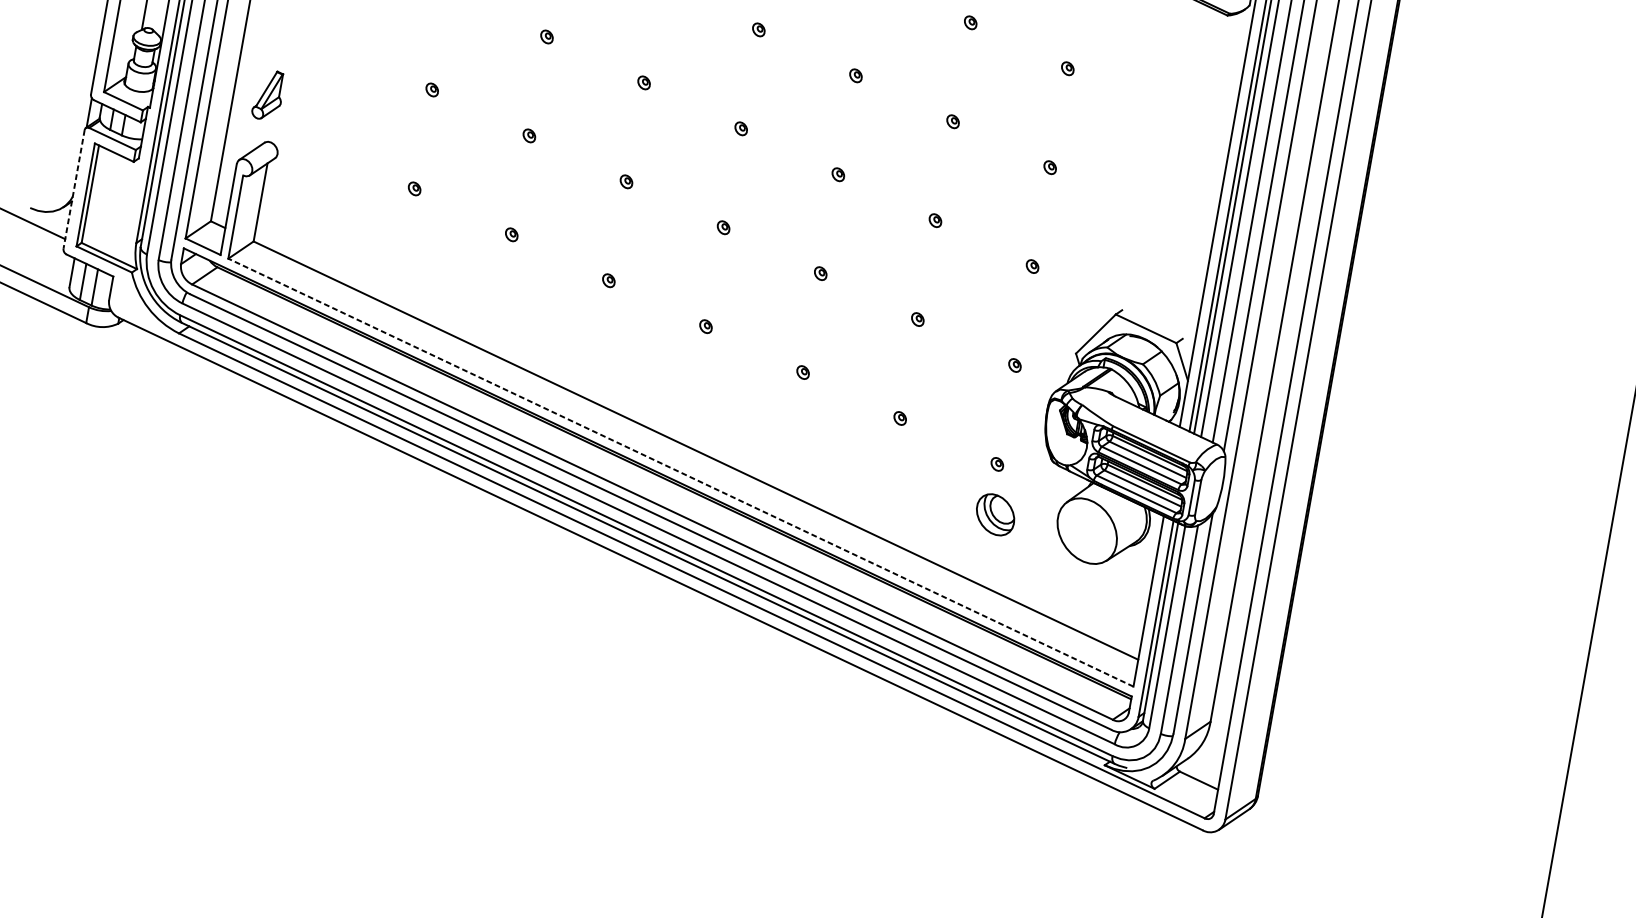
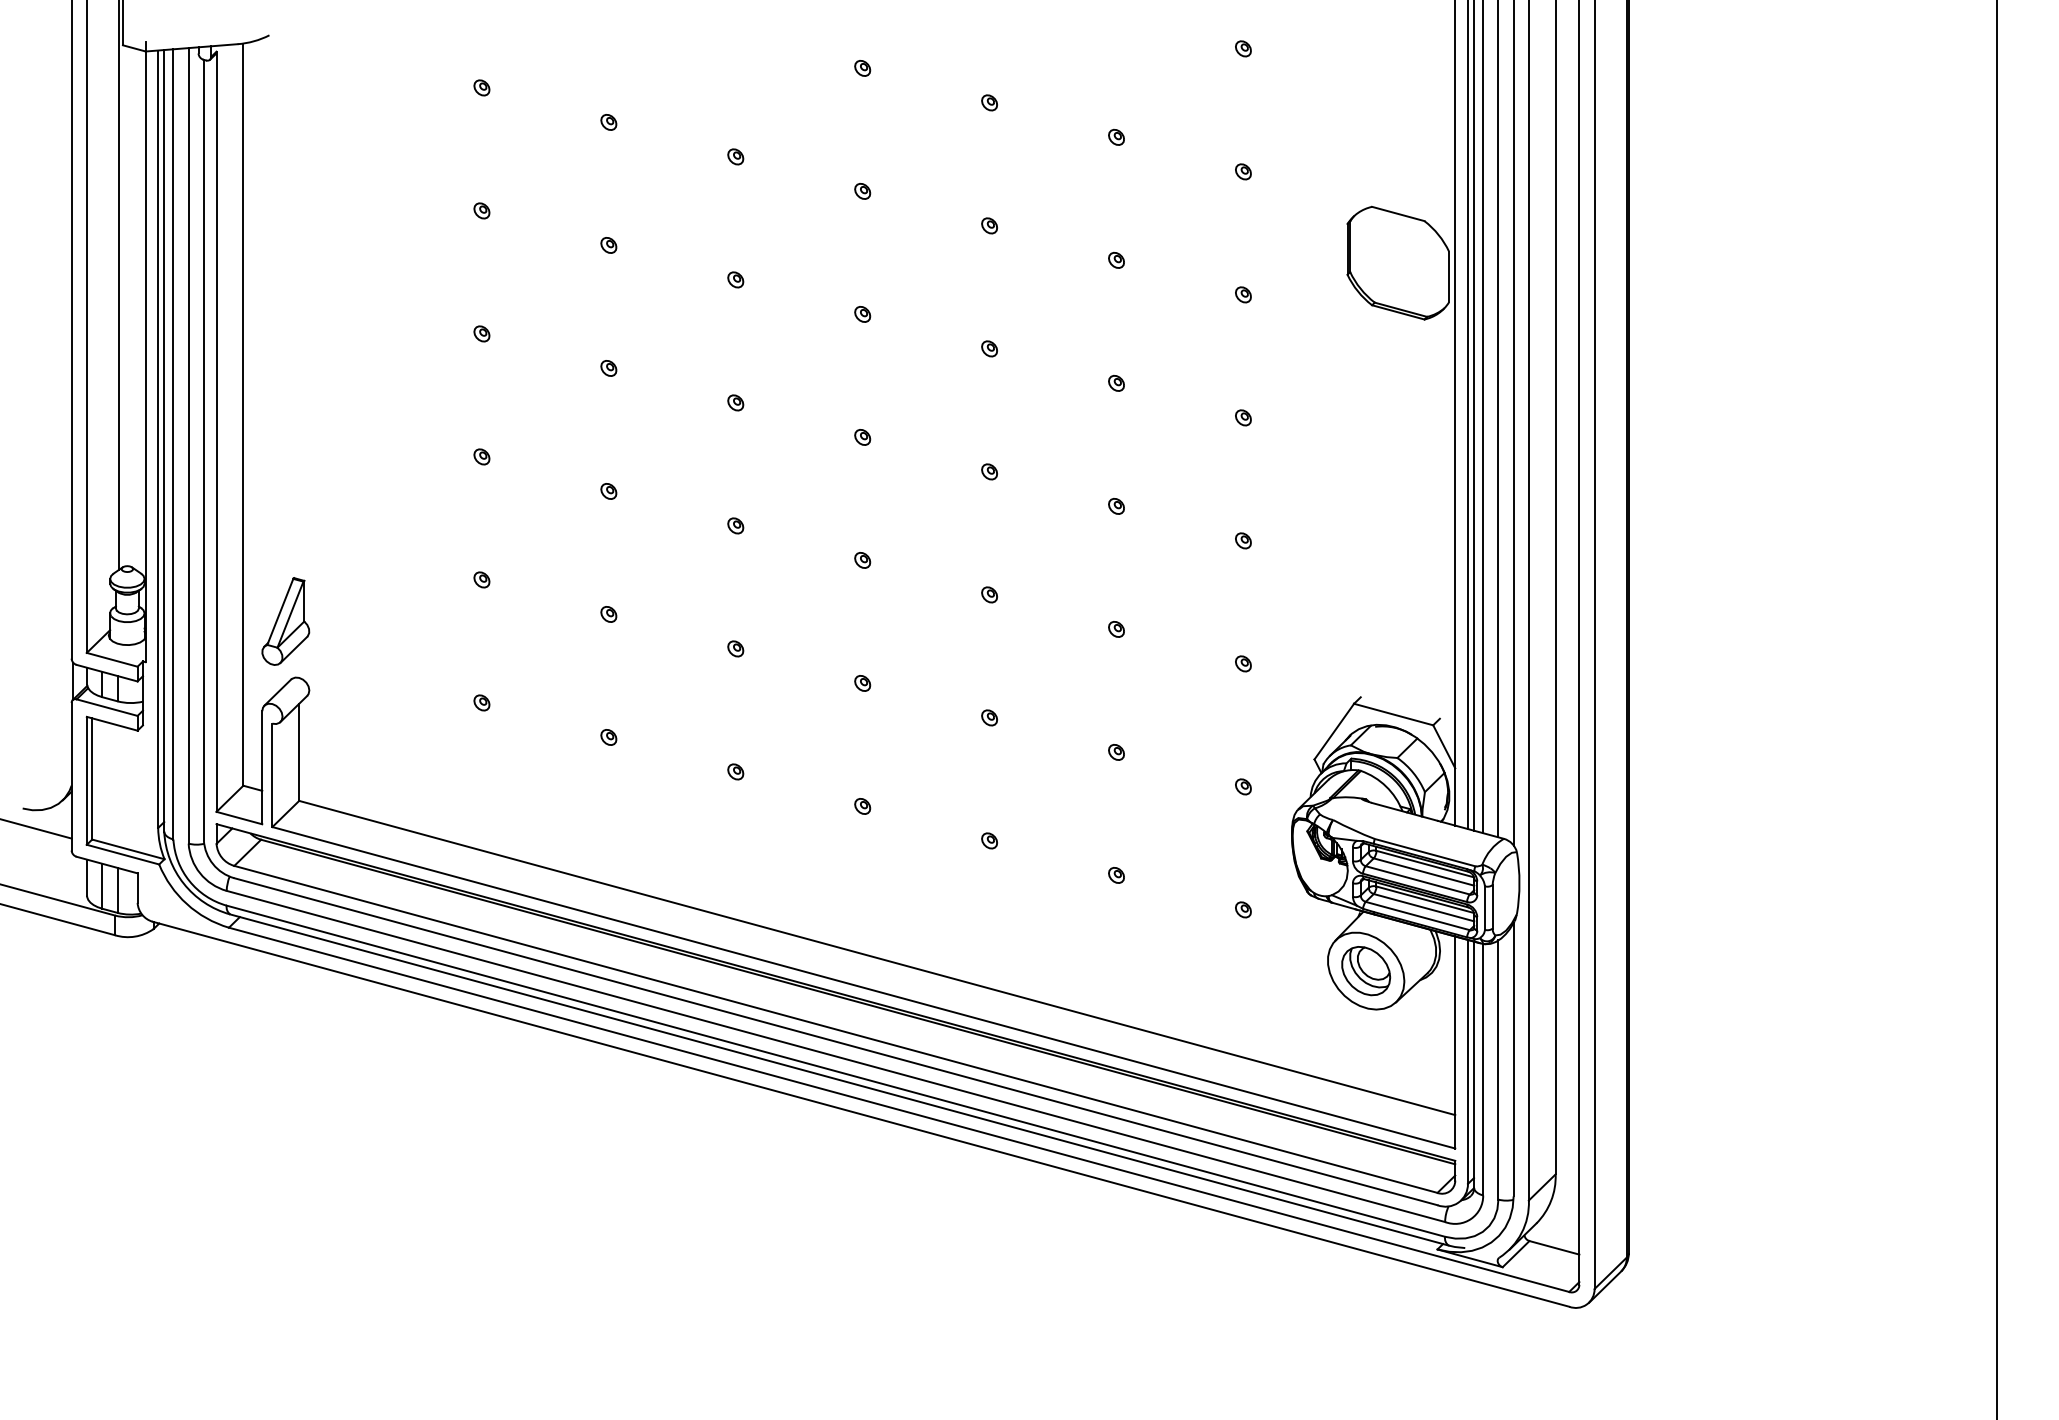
part: (268, 95) -> (285, 621), size x1.43
line: (74, 189) -> (71, 776), dashed -> solid
line: (680, 472) -> (863, 987), dashed -> solid
part: (995, 515) -> (1366, 971), moved

